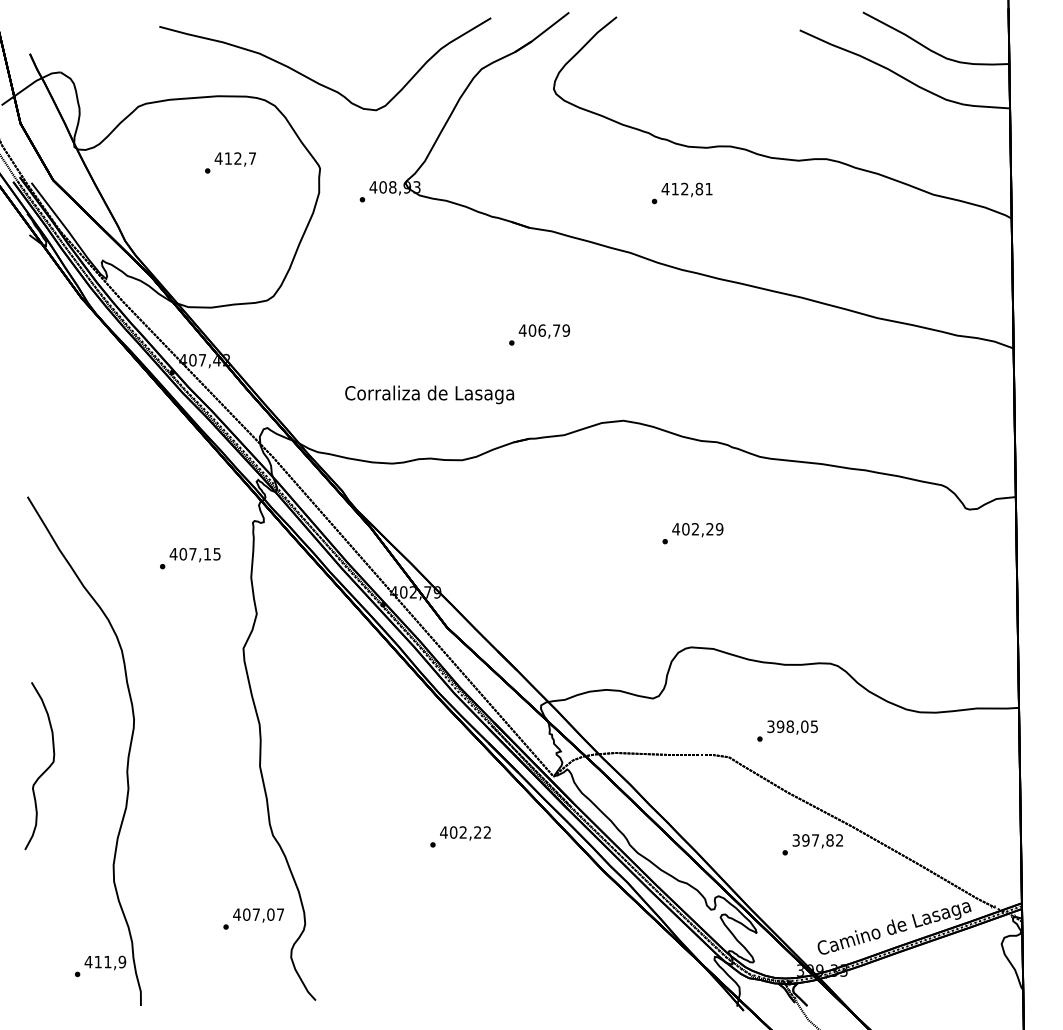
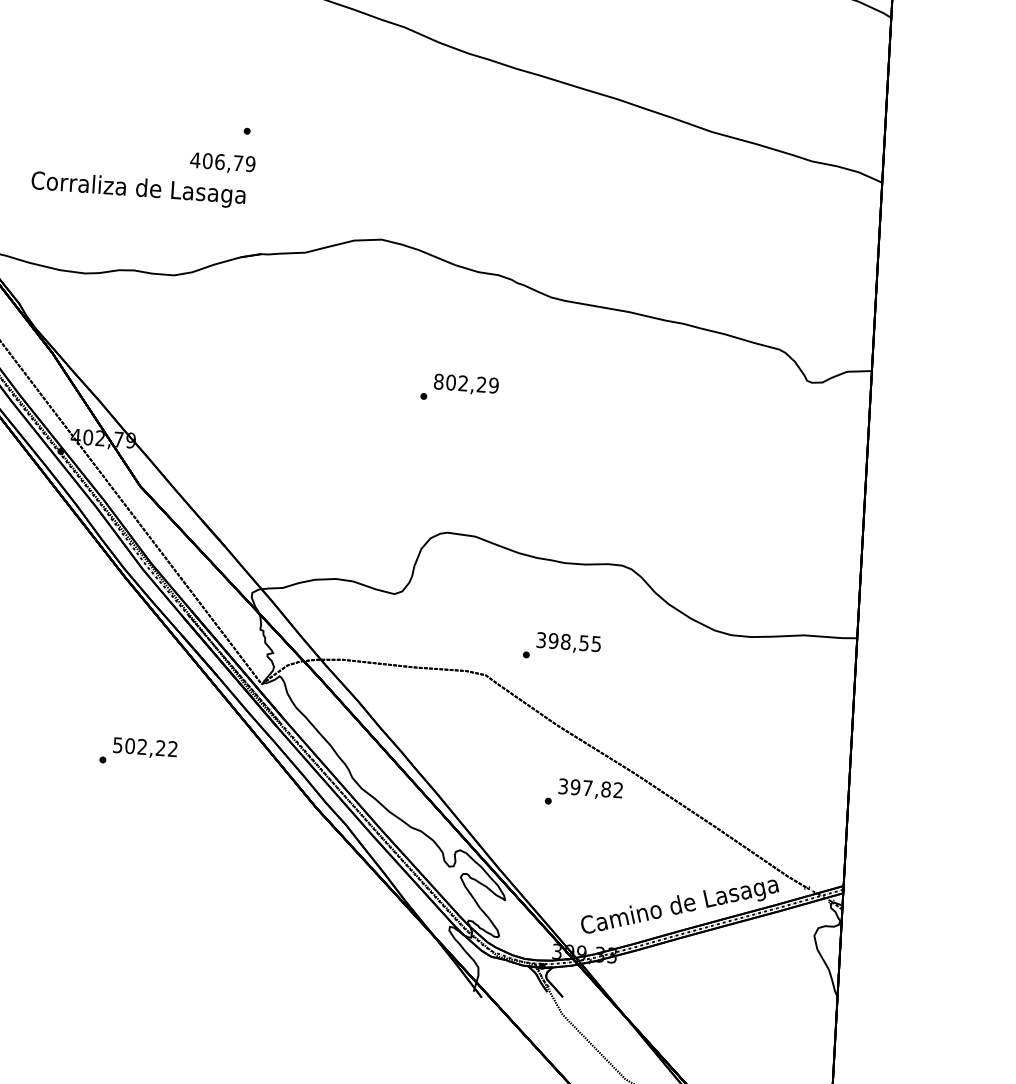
text: (543, 331) -> (221, 163), moved
text: (676, 529) -> (439, 382), 402,29 -> 802,29
text: (804, 726) -> (583, 642), 398,05 -> 398,55
text: (443, 832) -> (117, 745), 402,22 -> 502,22

